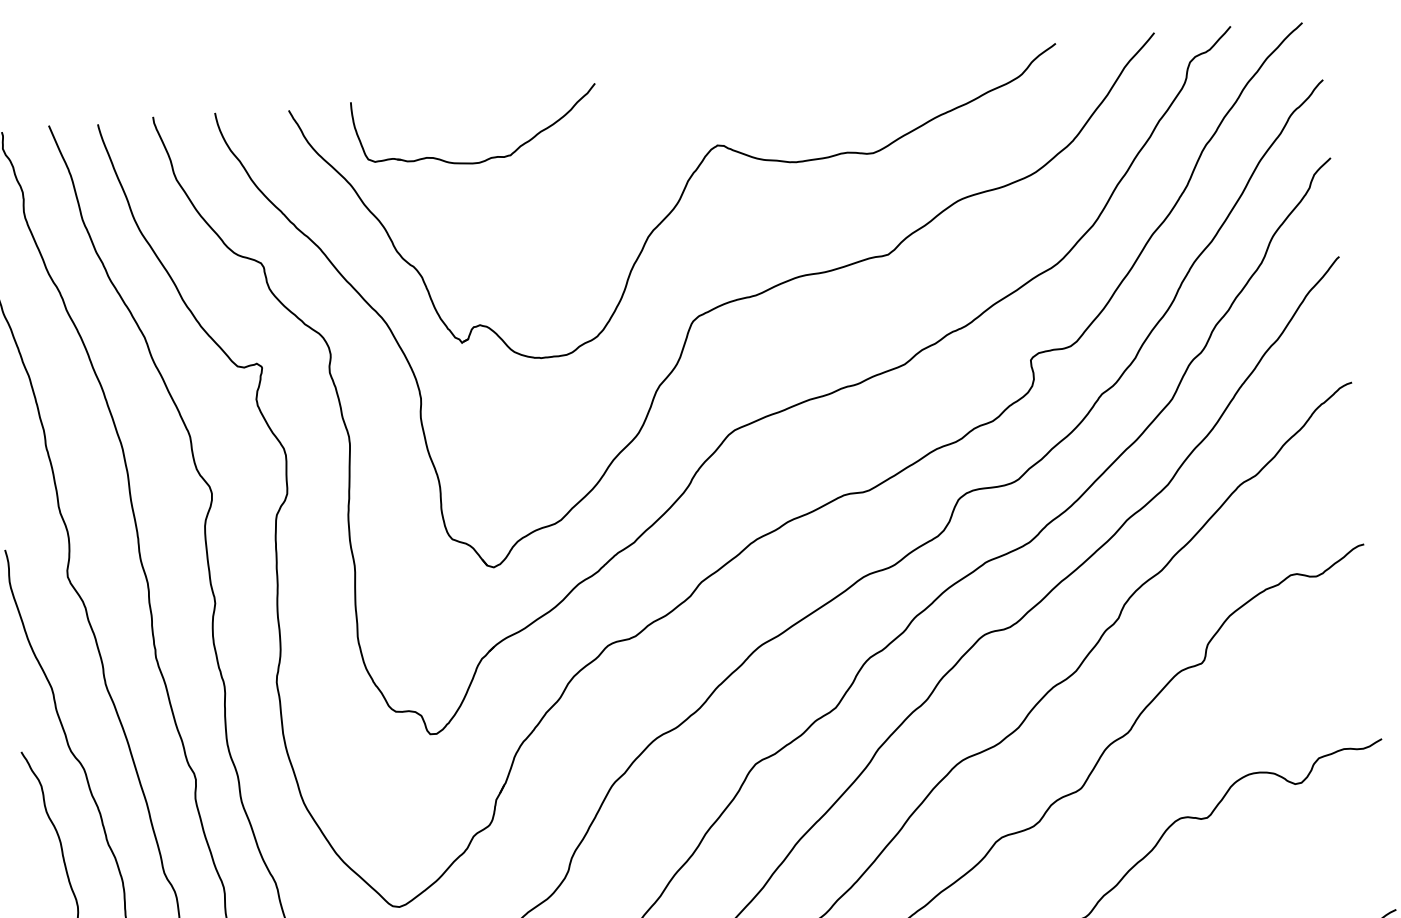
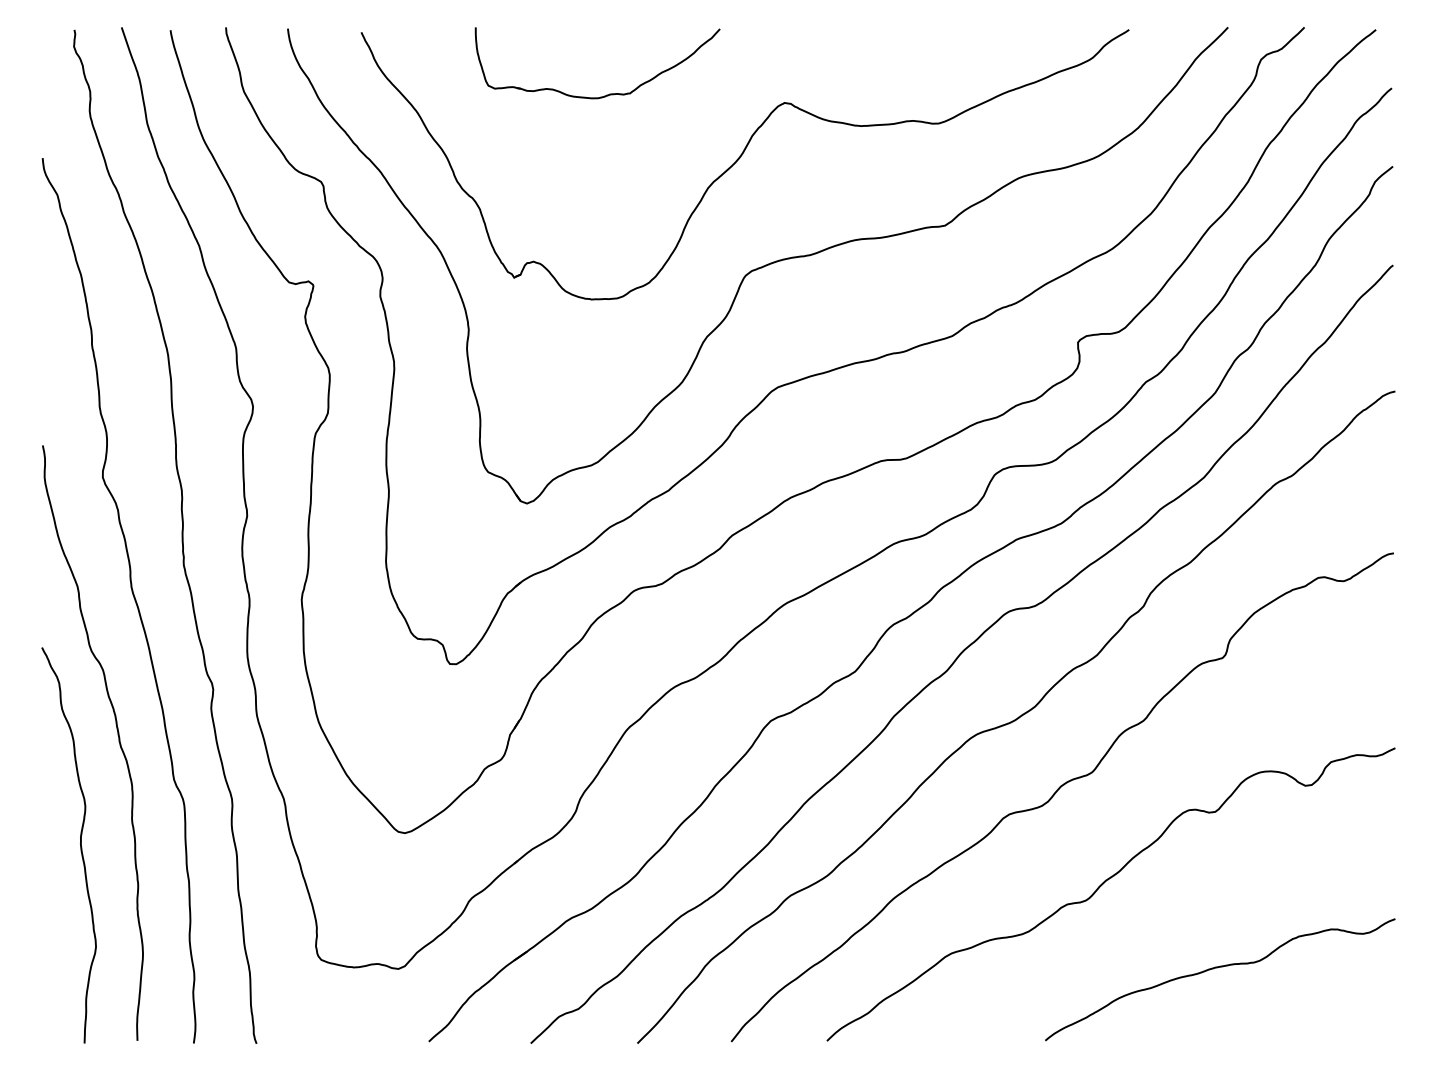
part: (487, 158) -> (606, 94), moved

